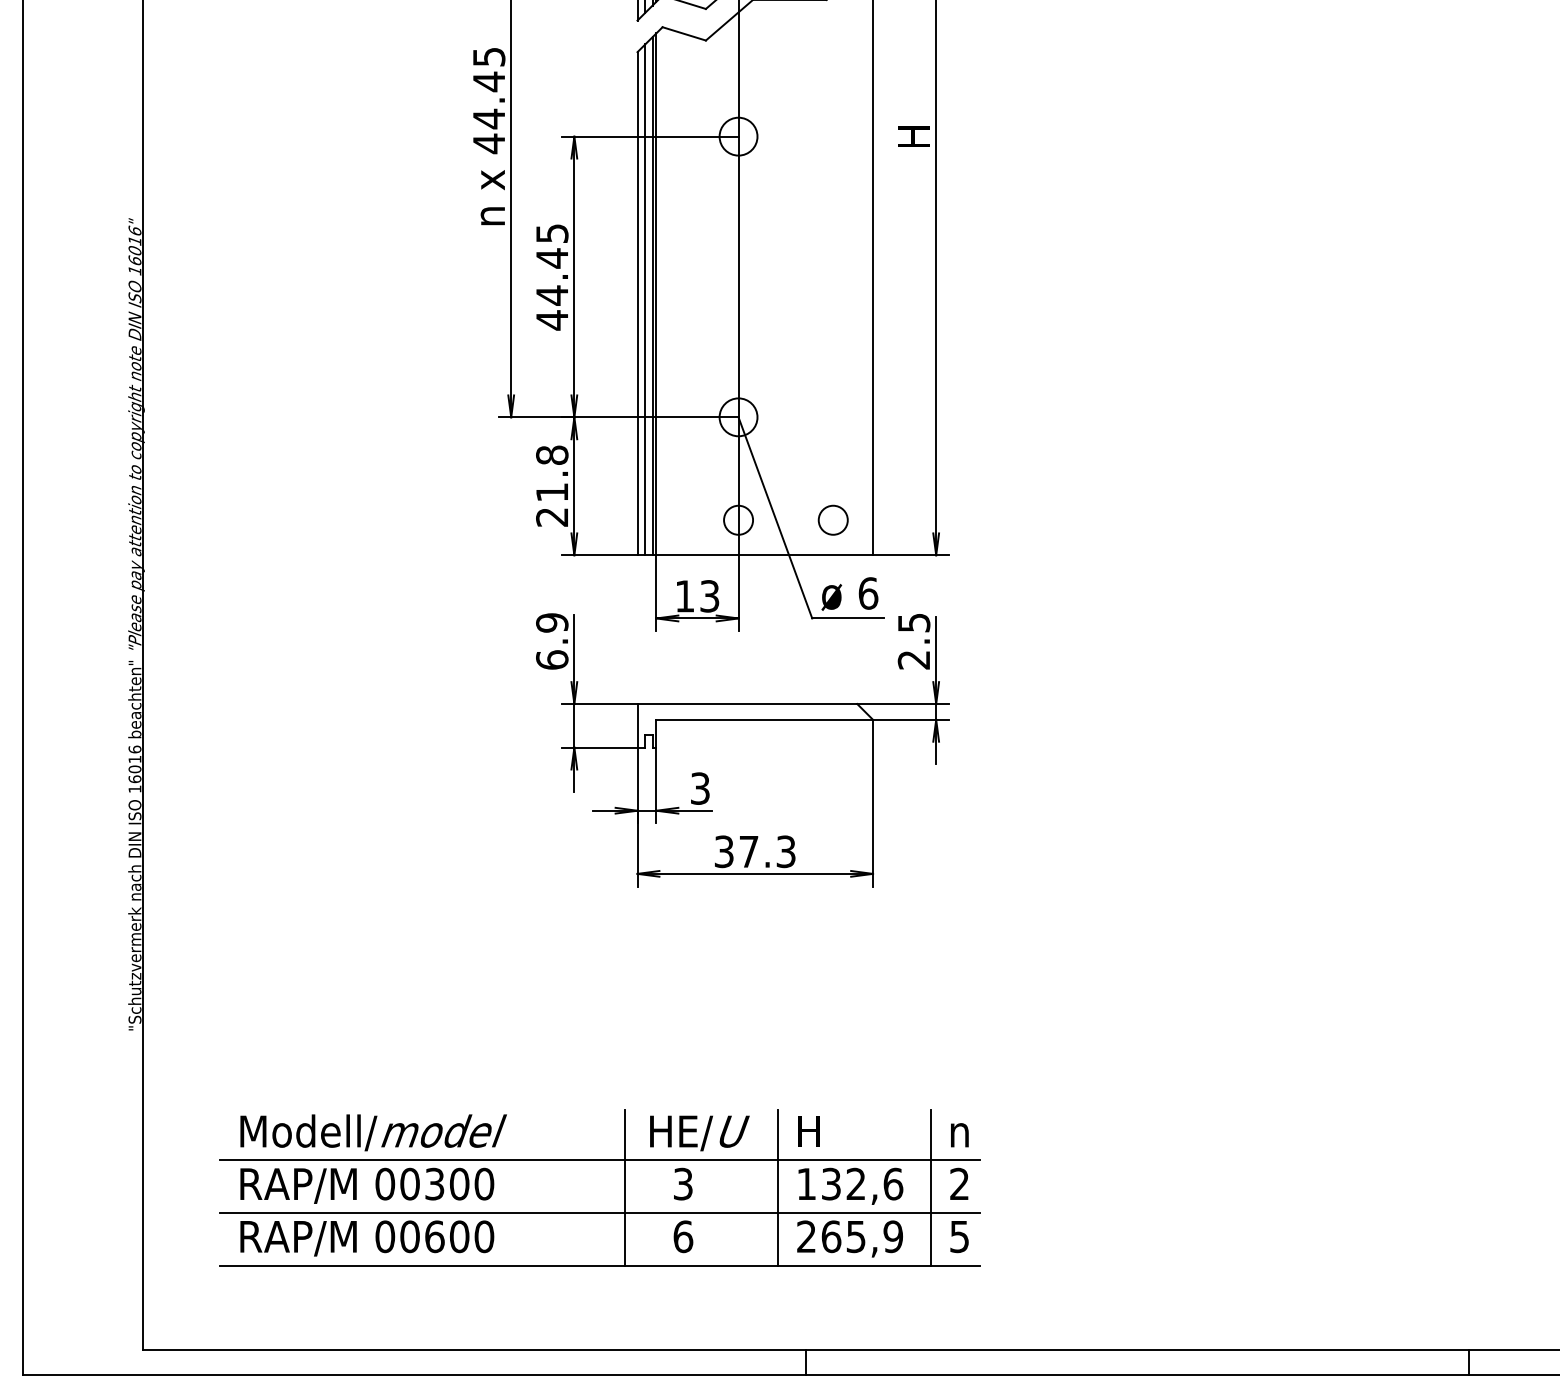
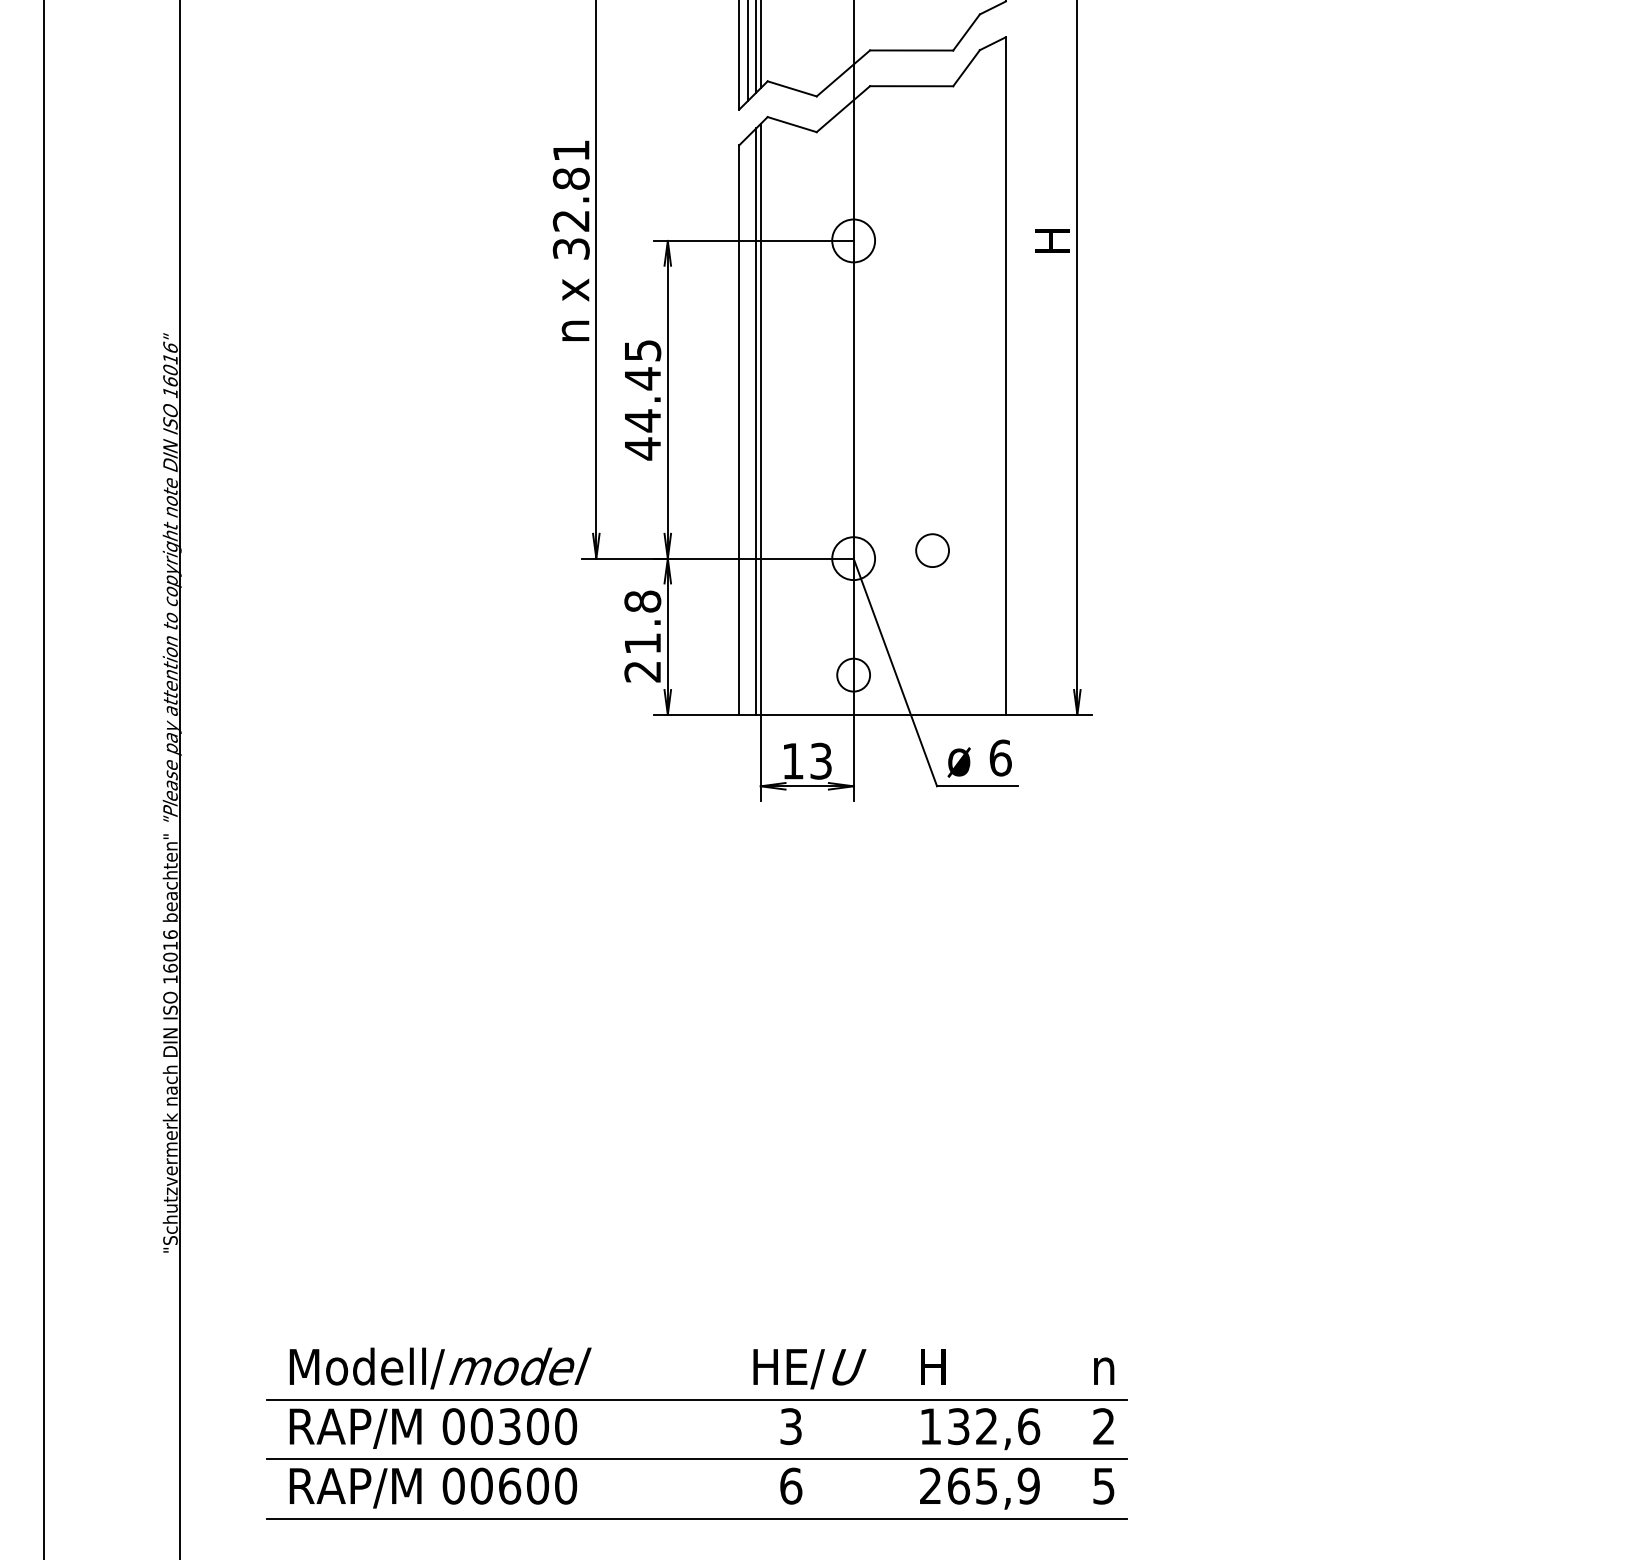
text: (488, 101) -> (570, 201), 44.45 -> 32.81
line: (645, 299) -> (748, 425), removed
circle: (832, 519) -> (931, 549), moved
part: (742, 750) -> (858, 935), removed
line: (624, 1187) -> (724, 1430), removed
line: (777, 1187) -> (897, 1430), removed
line: (930, 1187) -> (1070, 1430), removed

